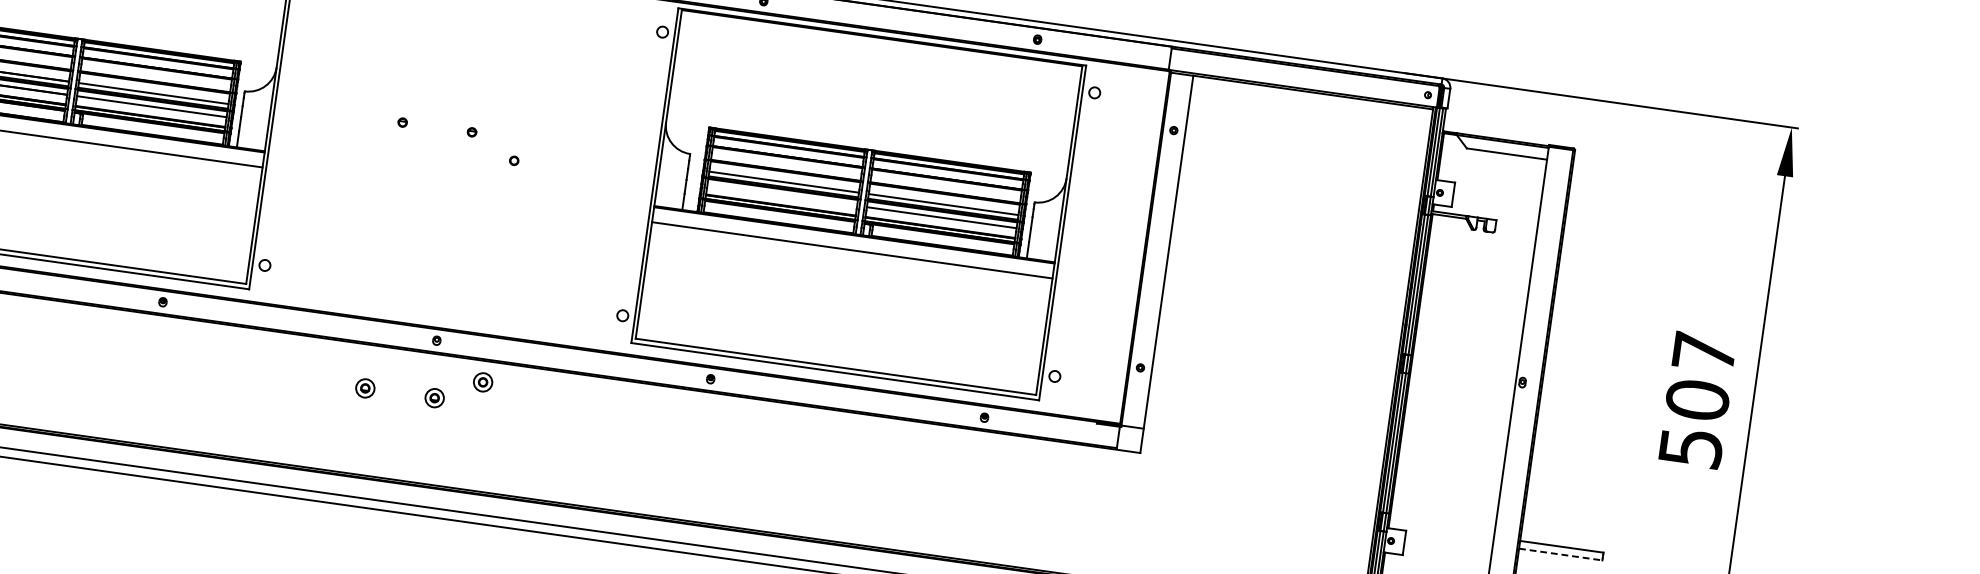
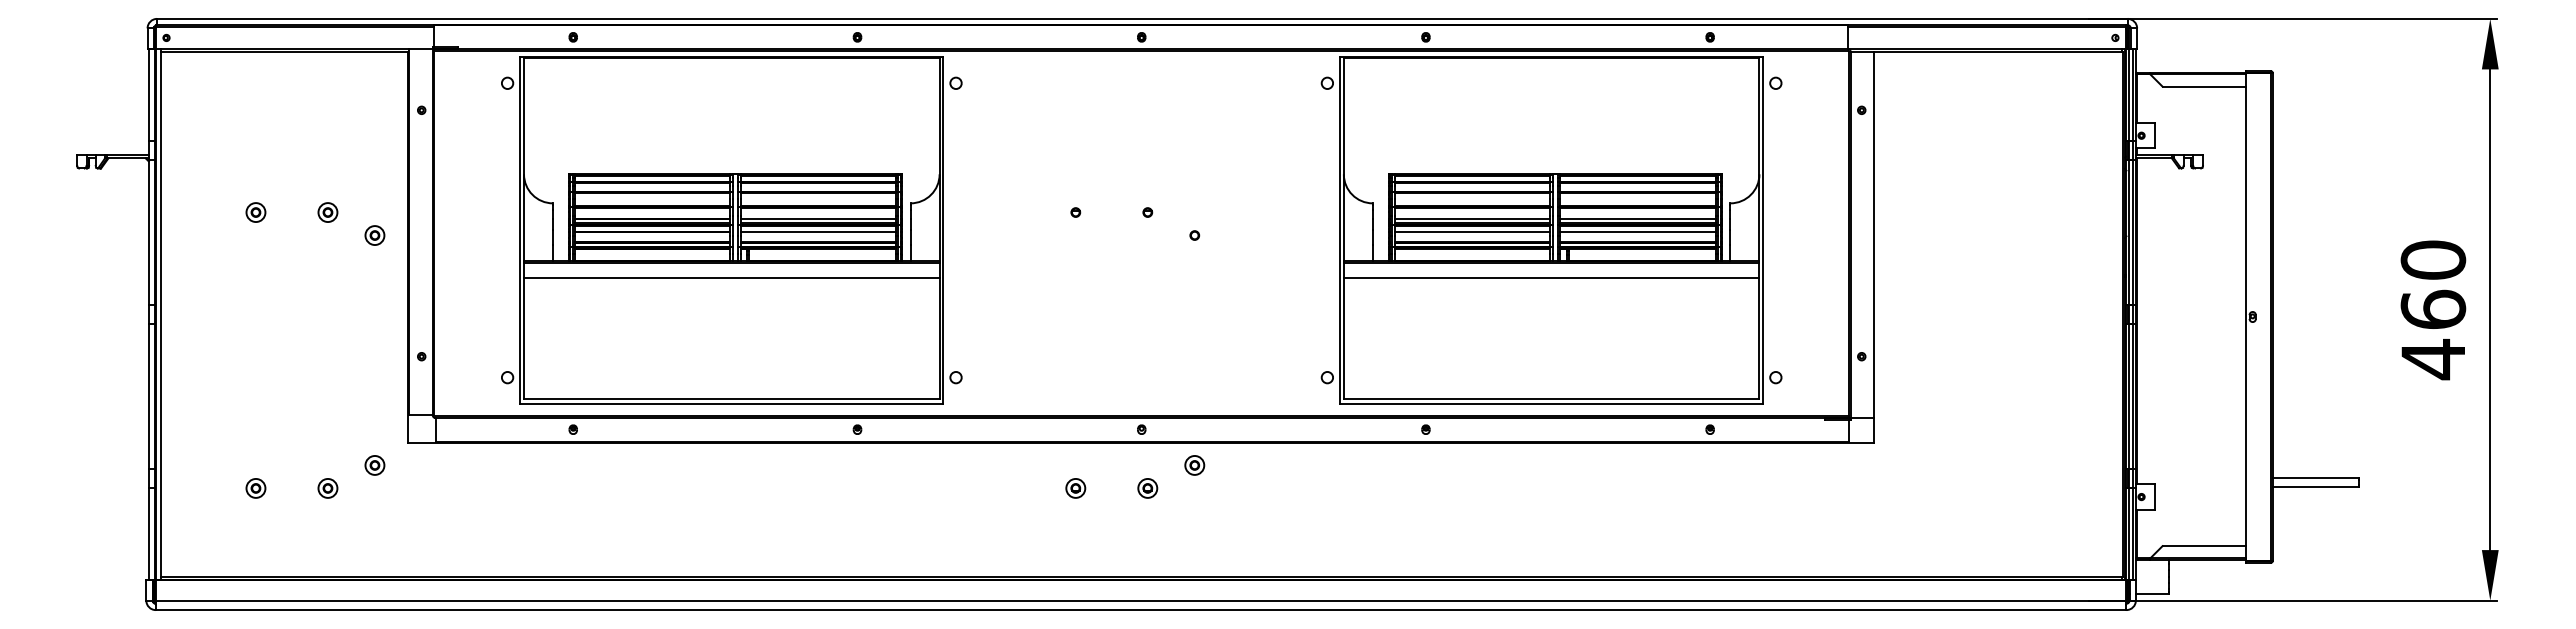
line: (782, 195) -> (1472, 232), added
text: (1697, 400) -> (2433, 310), 507 -> 460
line: (1561, 554) -> (2316, 486), dashed -> solid

